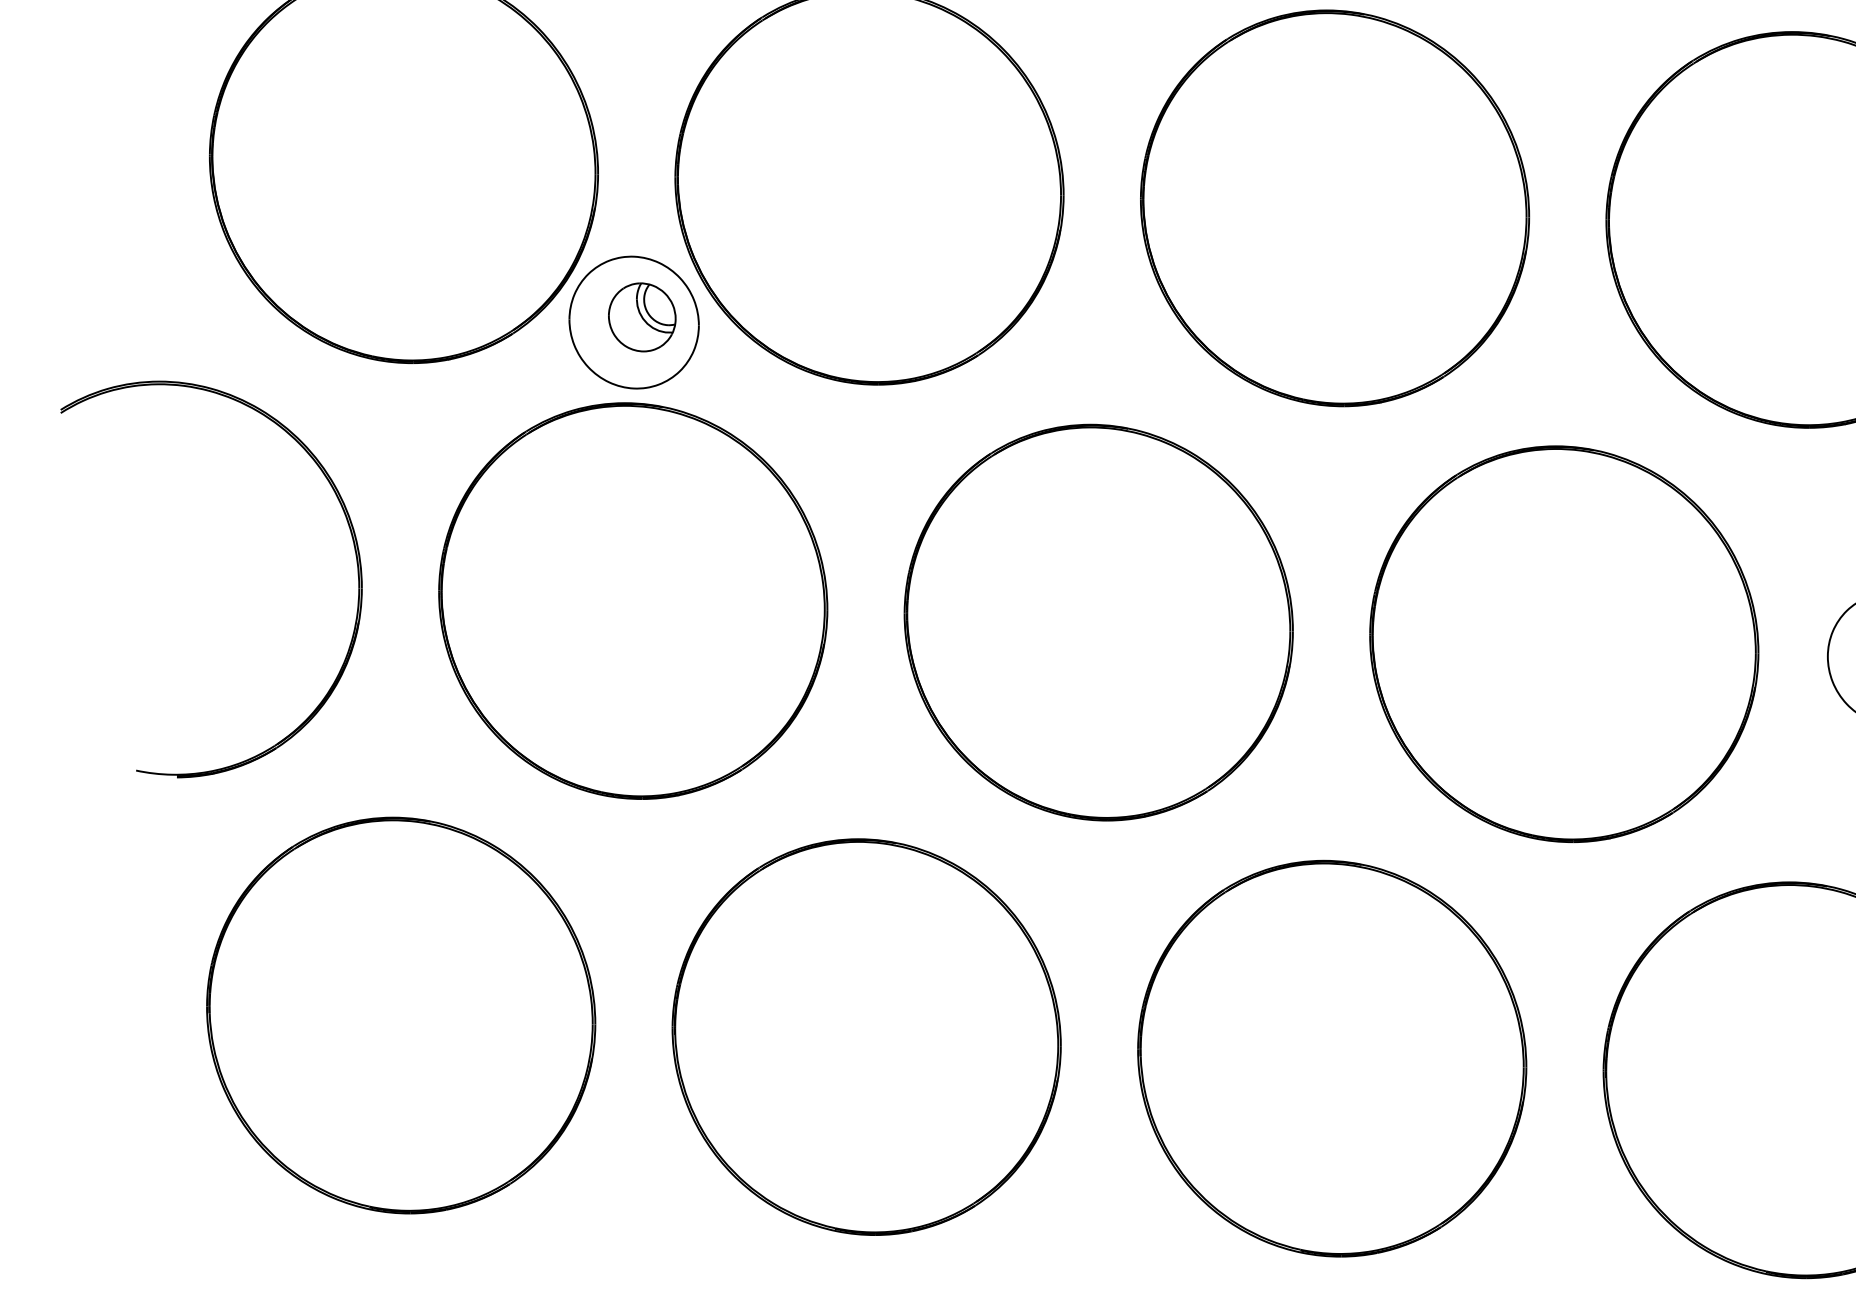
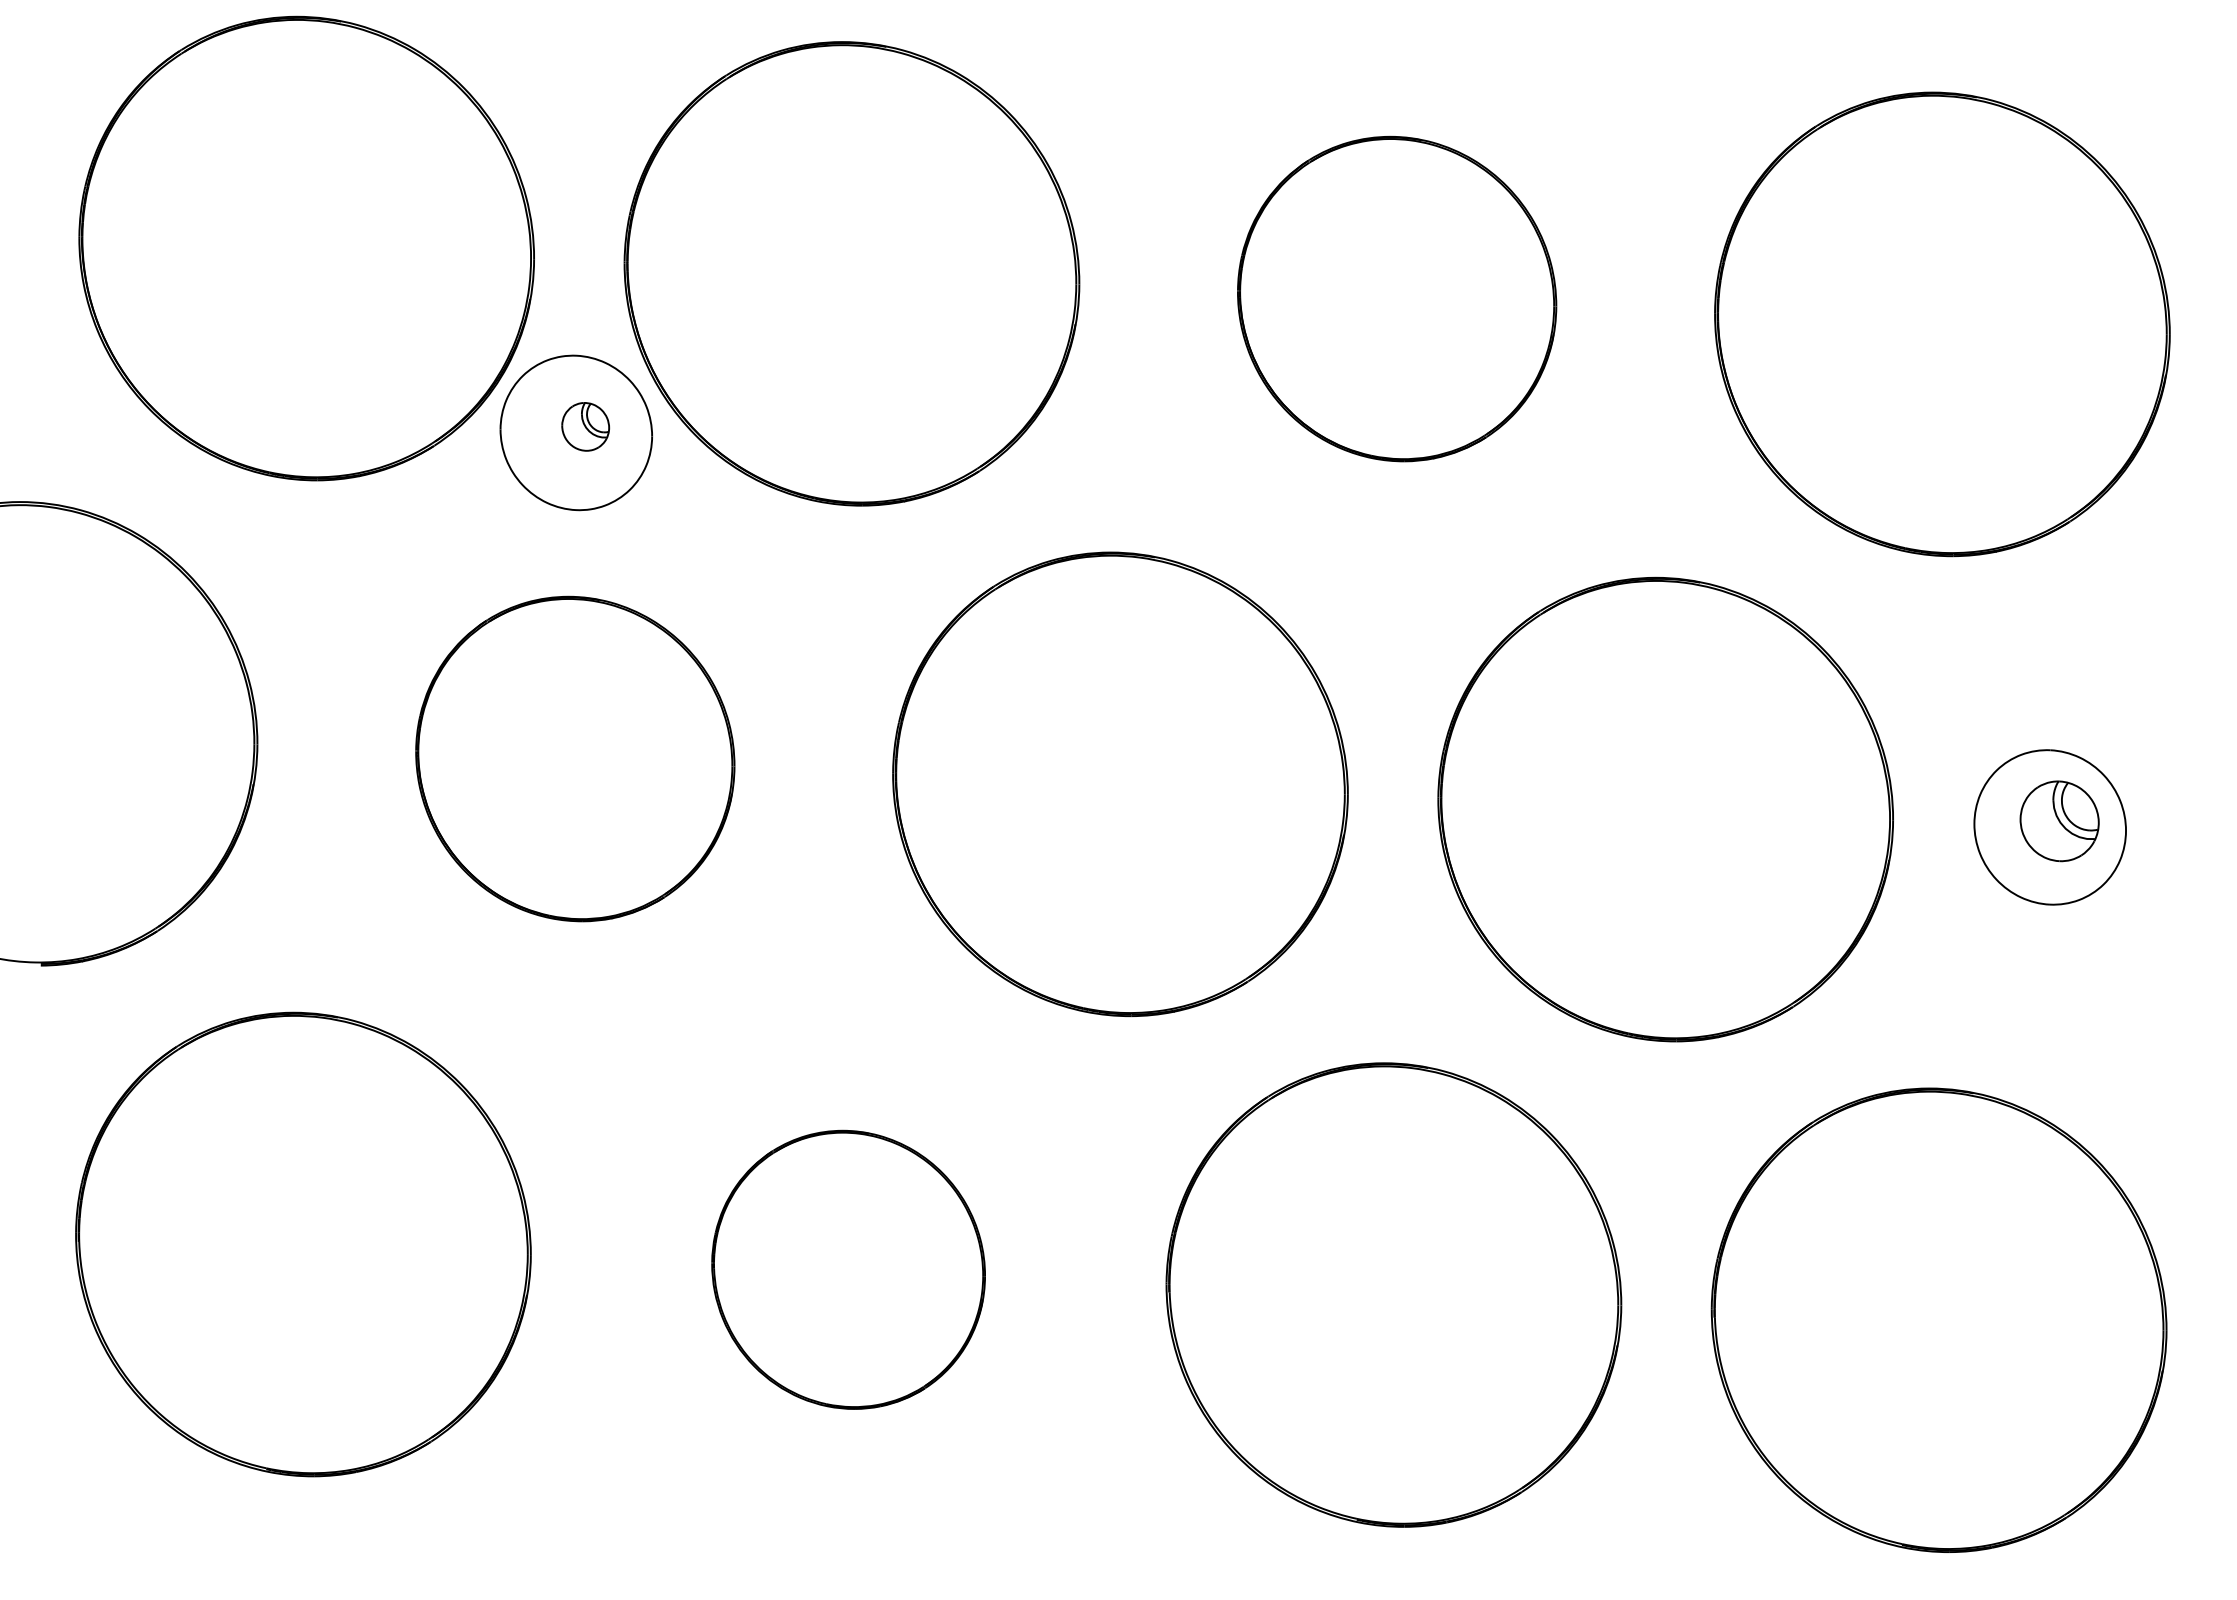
part: (1334, 207) -> (1396, 298), size x0.7
part: (641, 317) -> (585, 426), size x0.6
part: (633, 600) -> (575, 758), size x0.7
part: (866, 1036) -> (848, 1269), size x0.6

